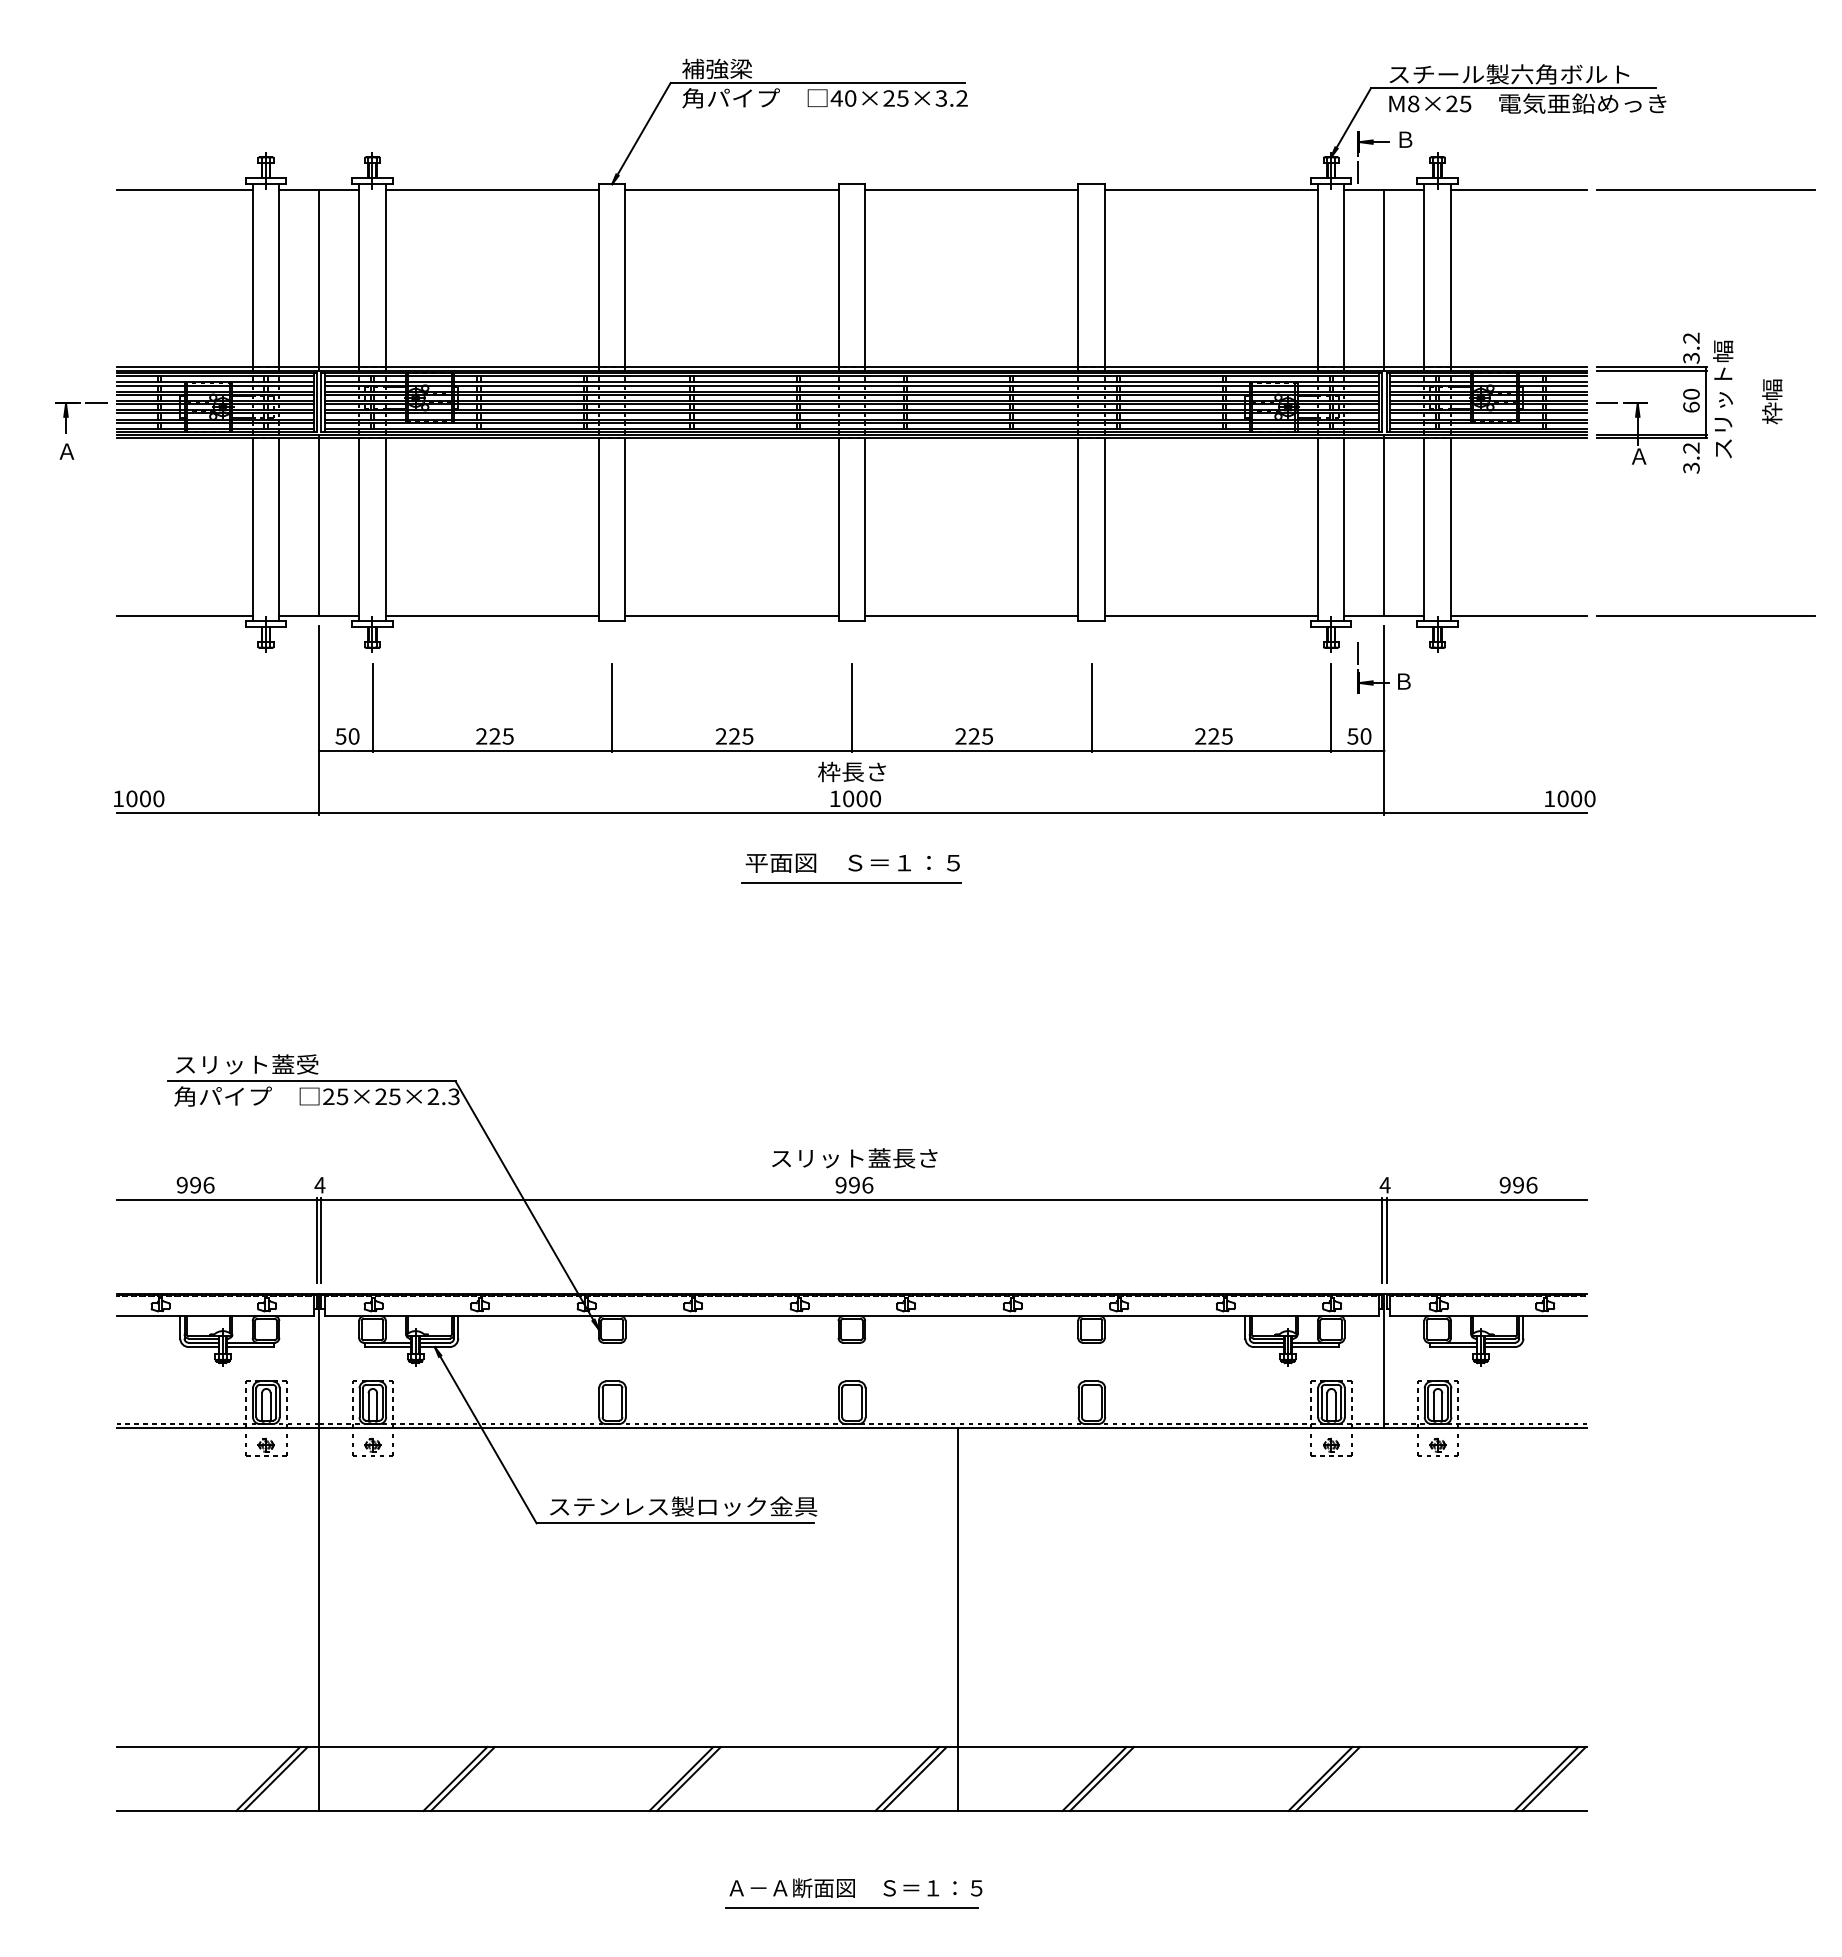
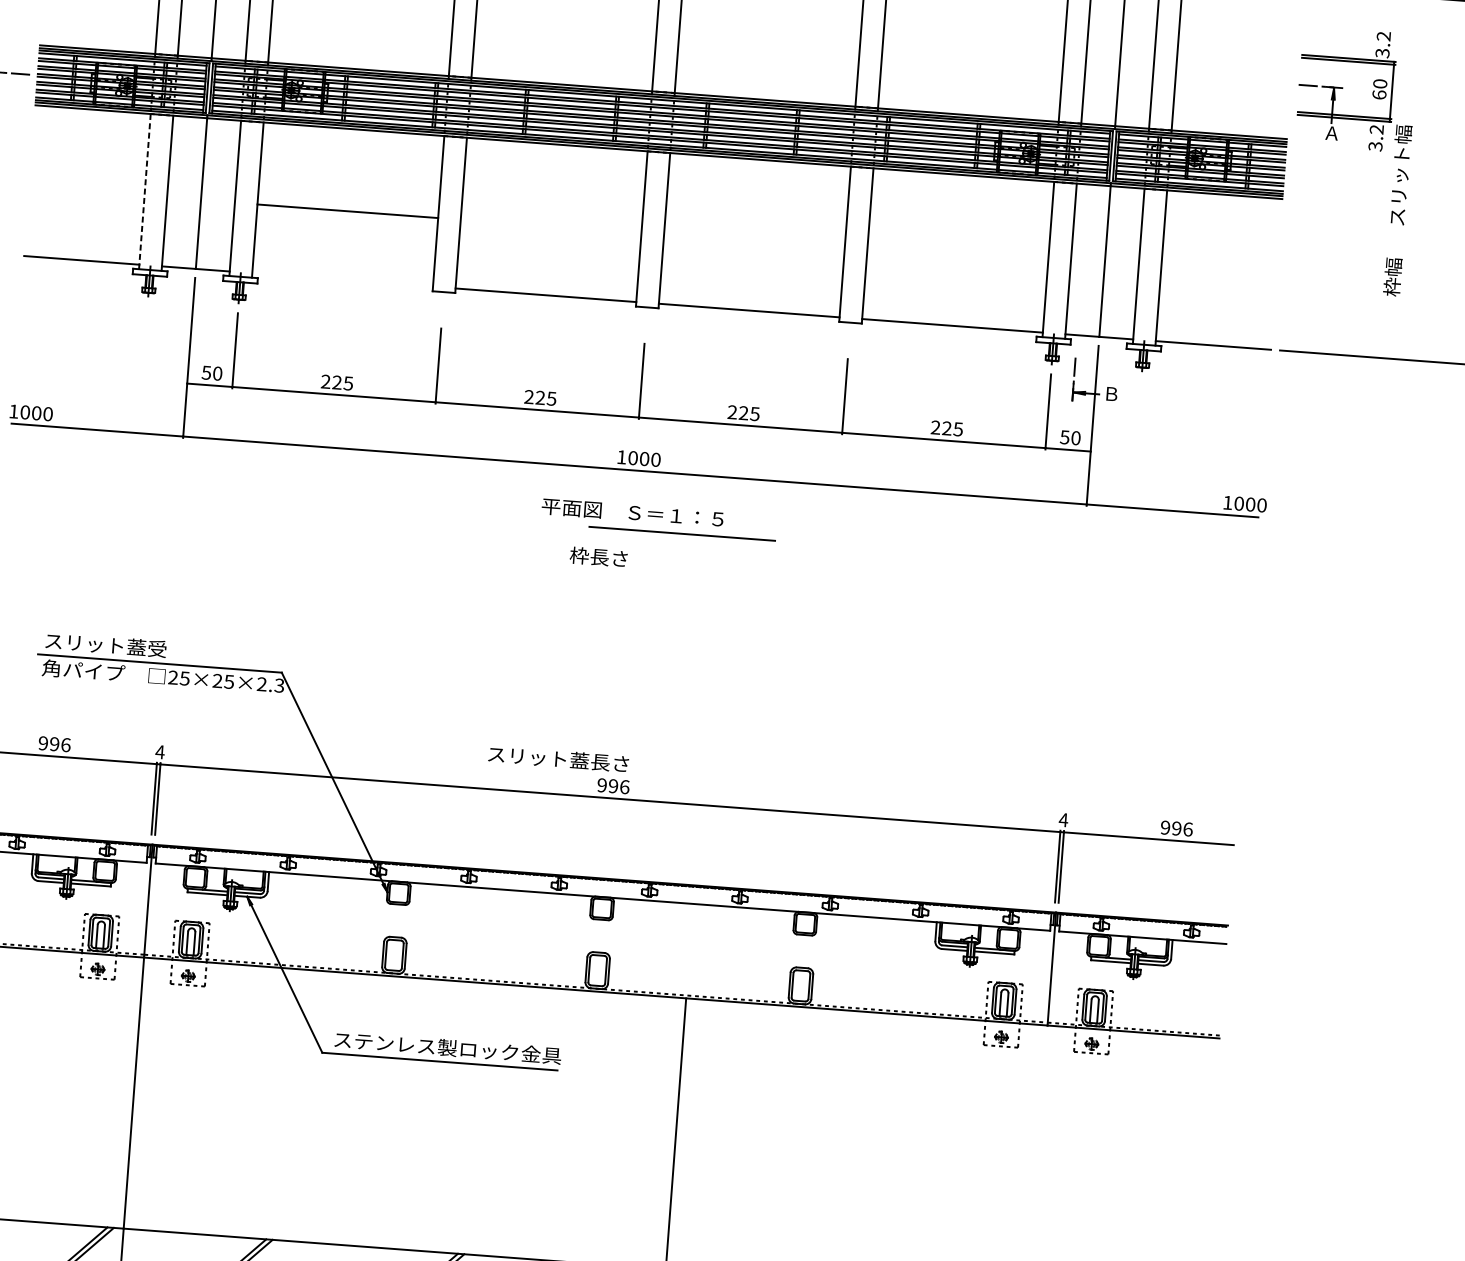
text: (1772, 401) -> (1393, 276), moved
part: (1651, 402) -> (1345, 88), moved
line: (252, 529) -> (144, 191), solid -> dashed
line: (491, 615) -> (347, 211), moved
text: (851, 771) -> (598, 556), moved
line: (851, 882) -> (682, 533), moved
text: (854, 1158) -> (558, 759), moved

